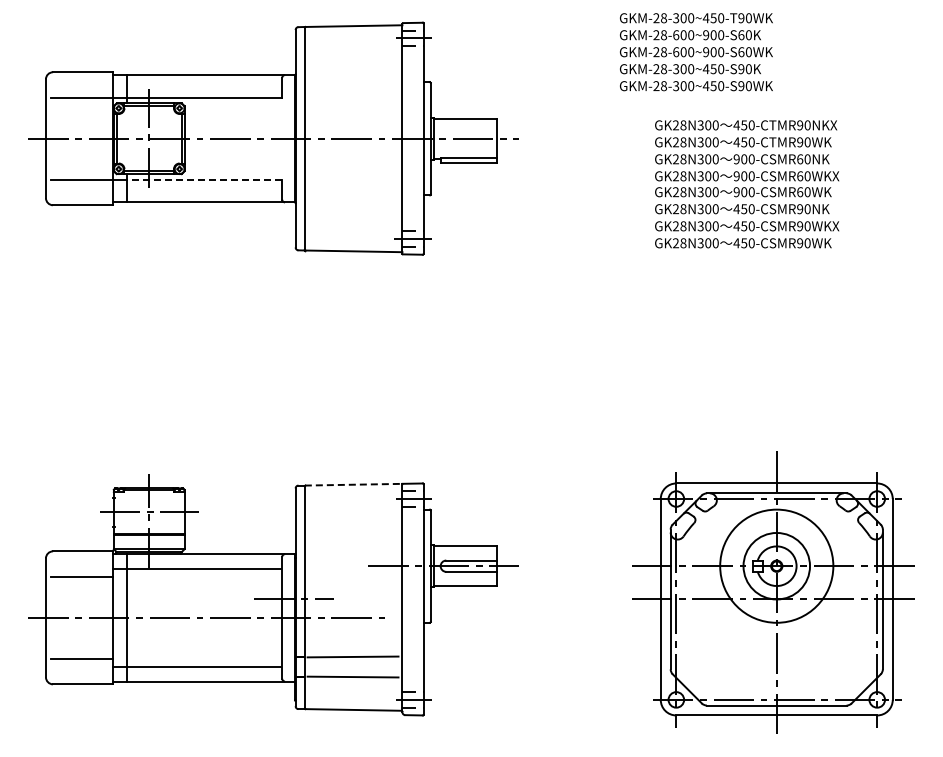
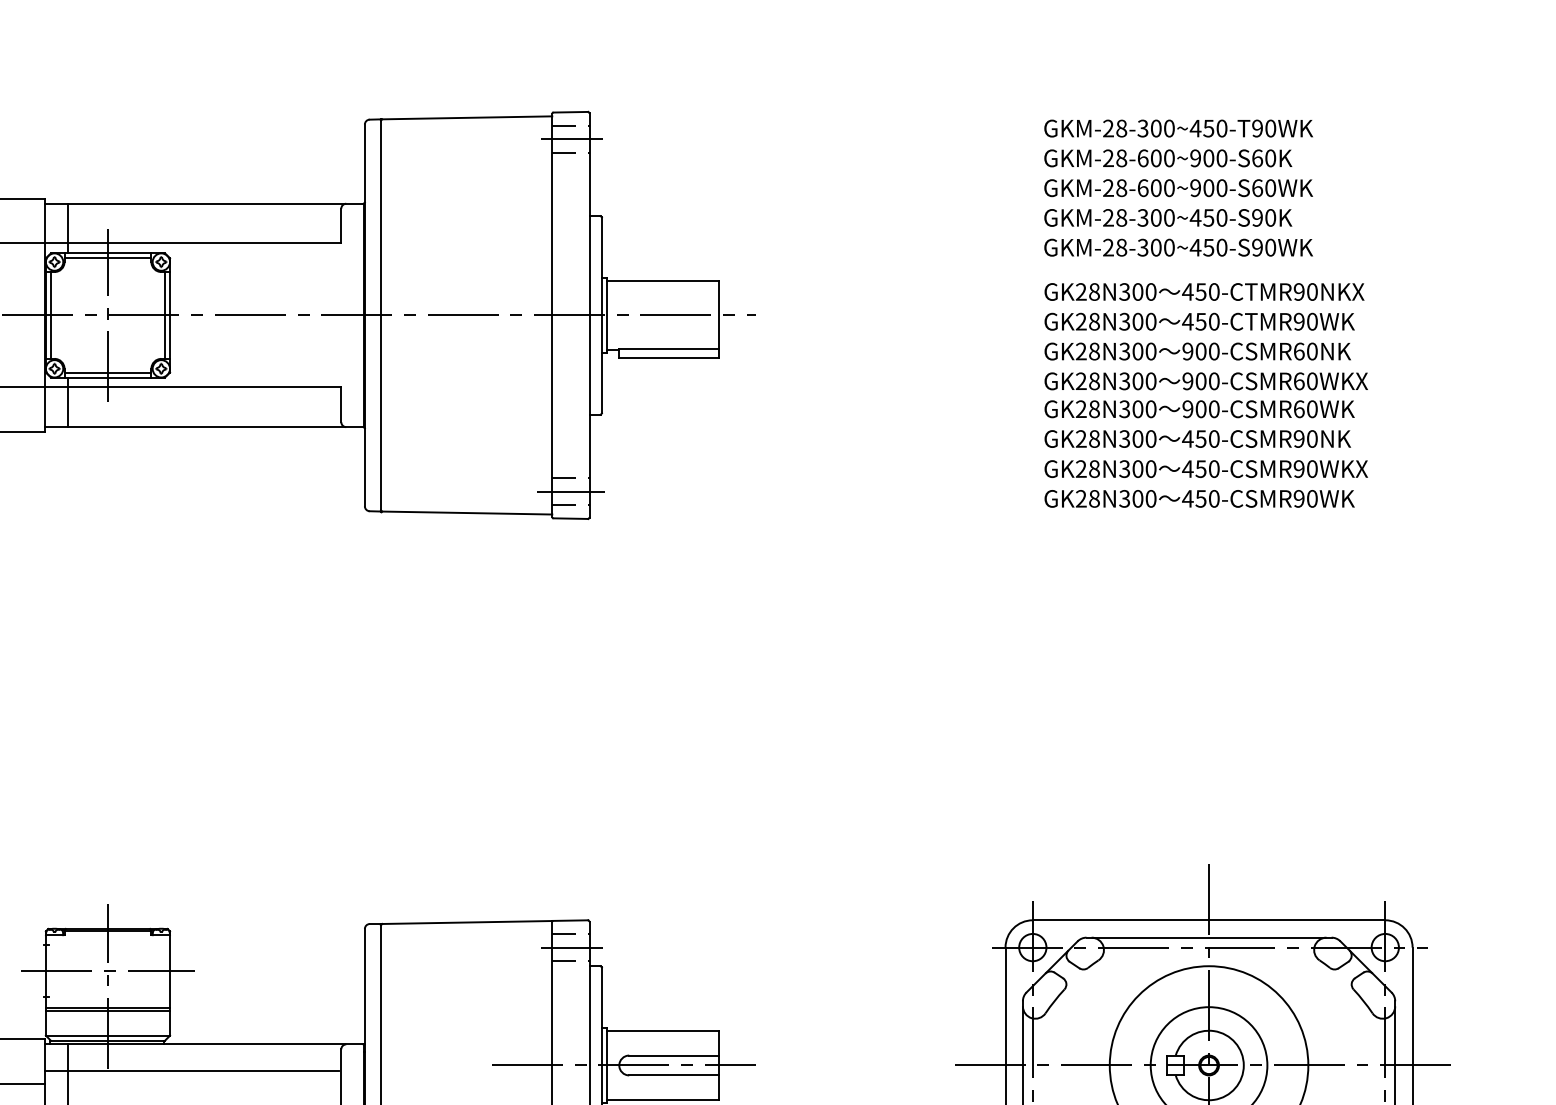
text: (696, 52) -> (1178, 188), moved
line: (204, 179) -> (204, 386), dashed -> solid
text: (747, 184) -> (1206, 395), moved
line: (353, 484) -> (466, 922), dashed -> solid

